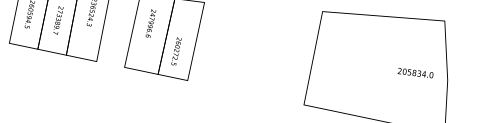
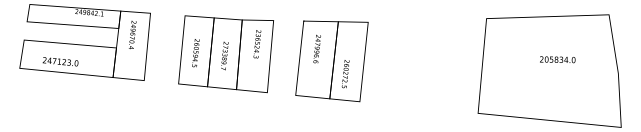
text: (415, 72) -> (557, 59), moved

